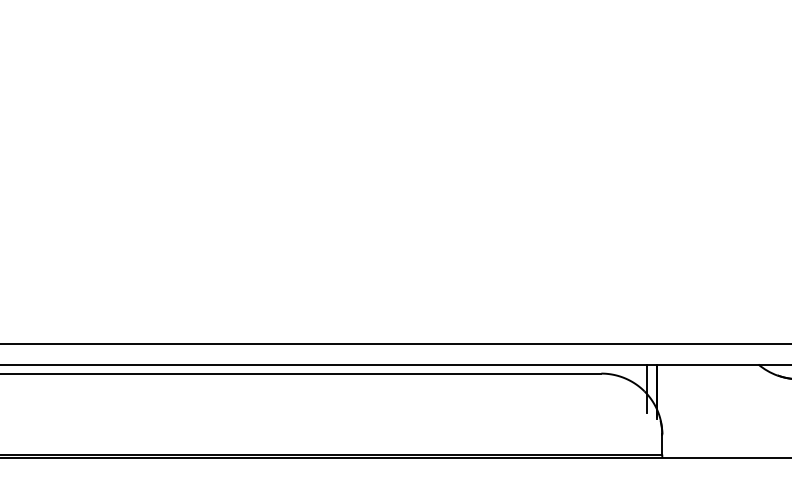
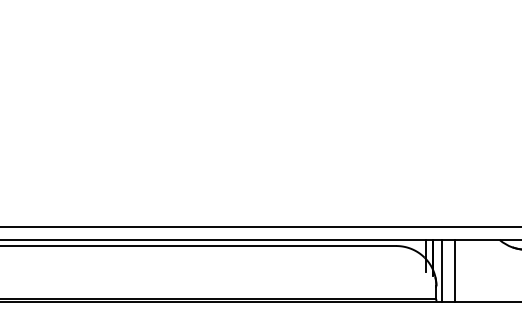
line: (671, 410) -> (442, 270), added
line: (691, 410) -> (455, 270), added

